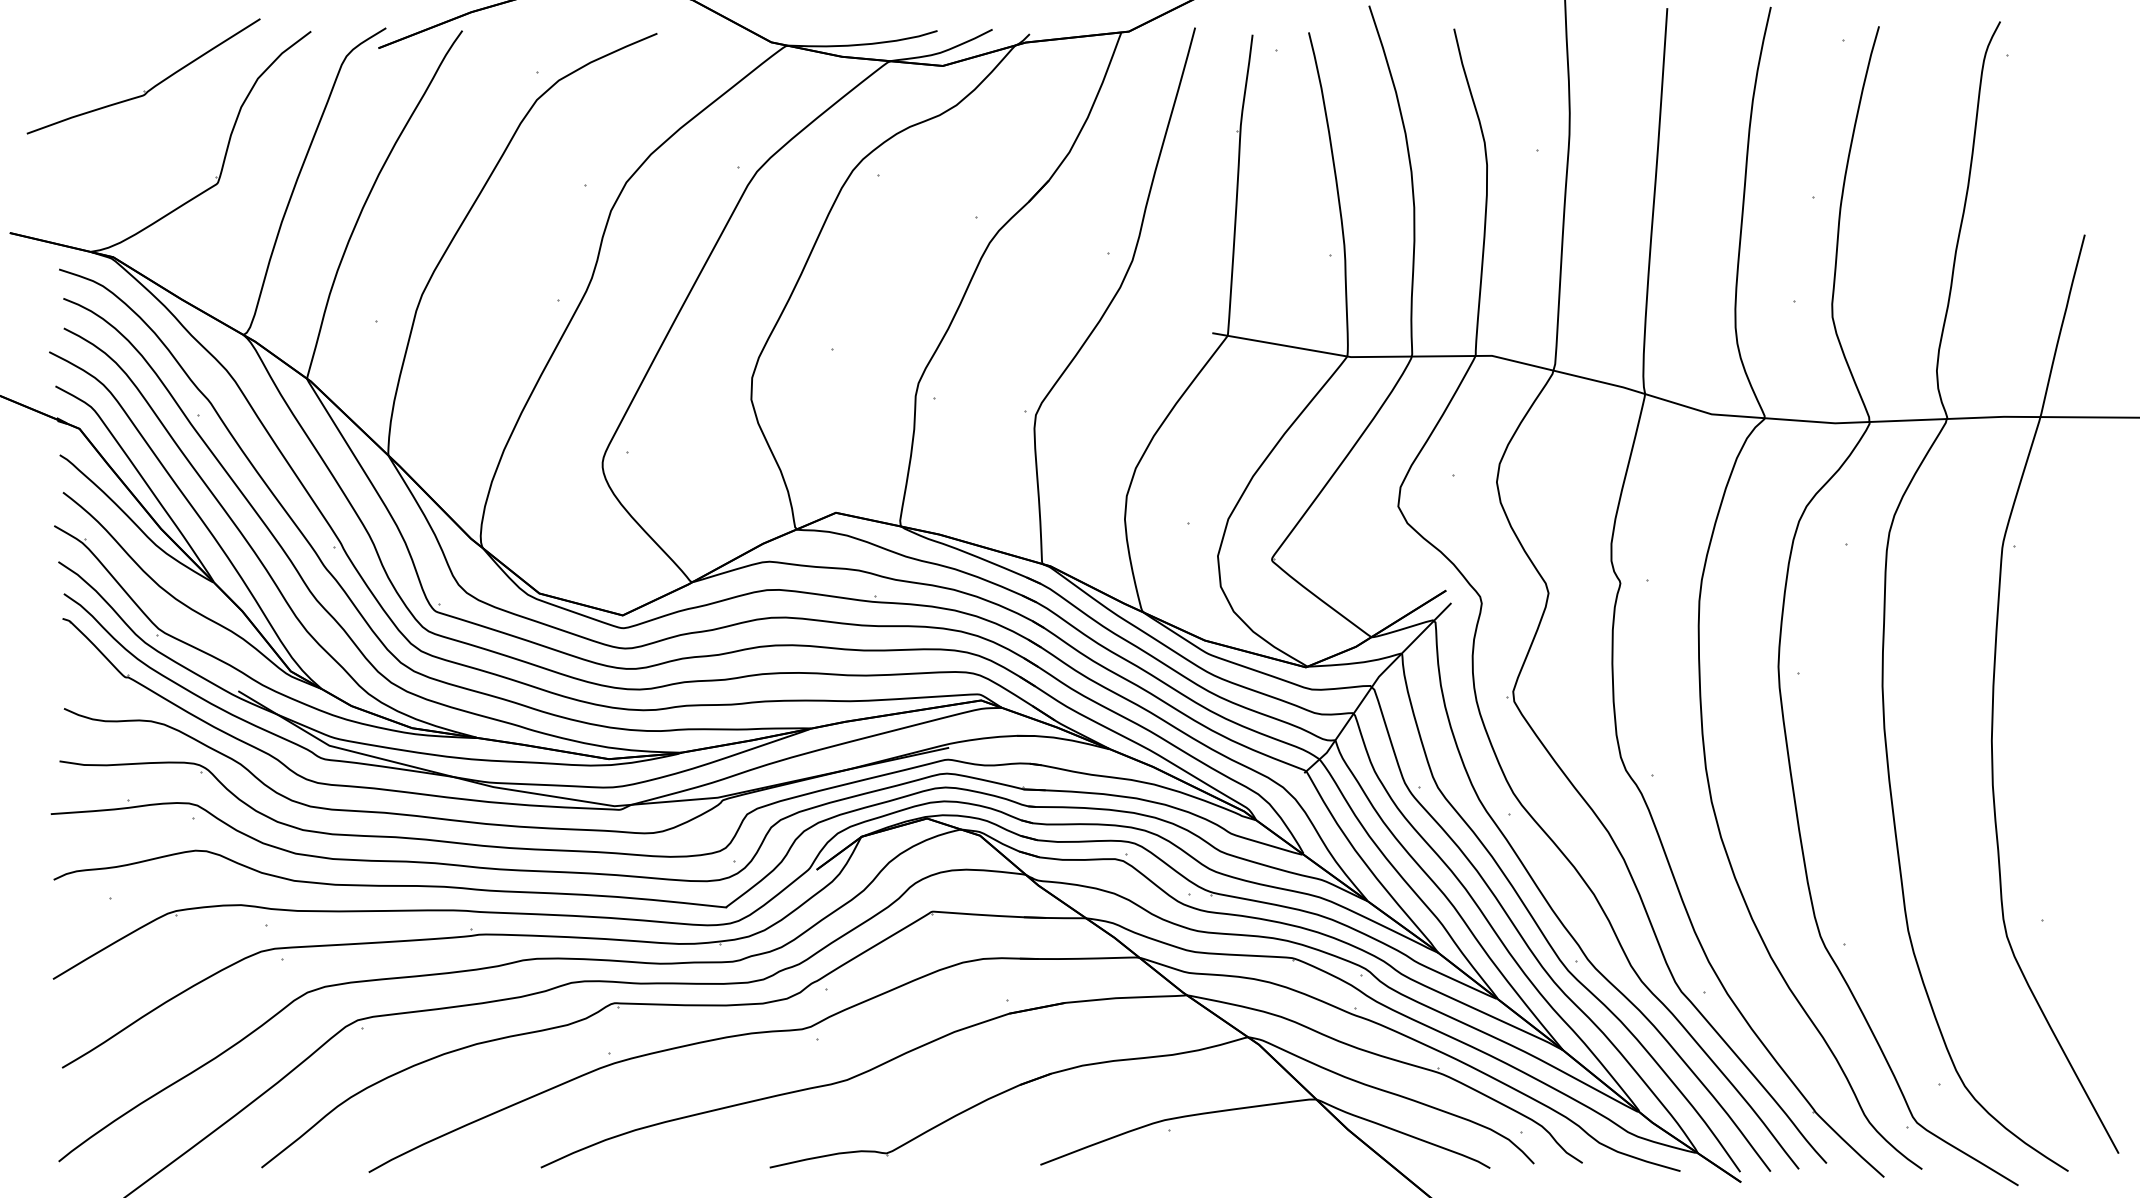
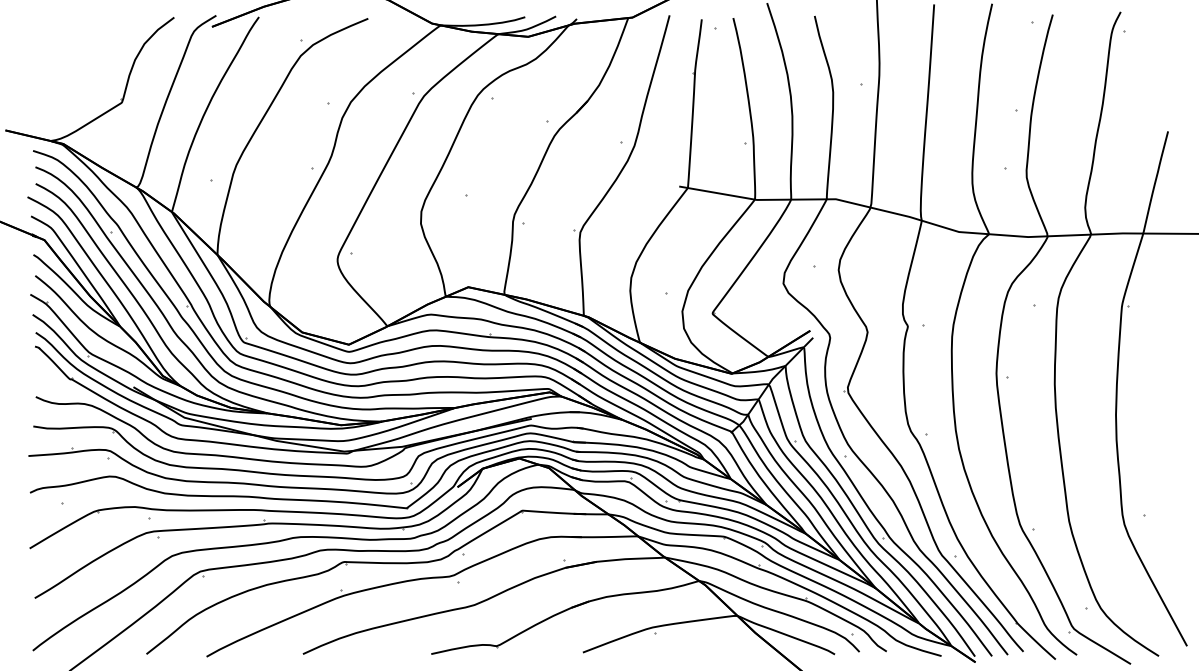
part: (150, 86) -> (84, 48), removed

